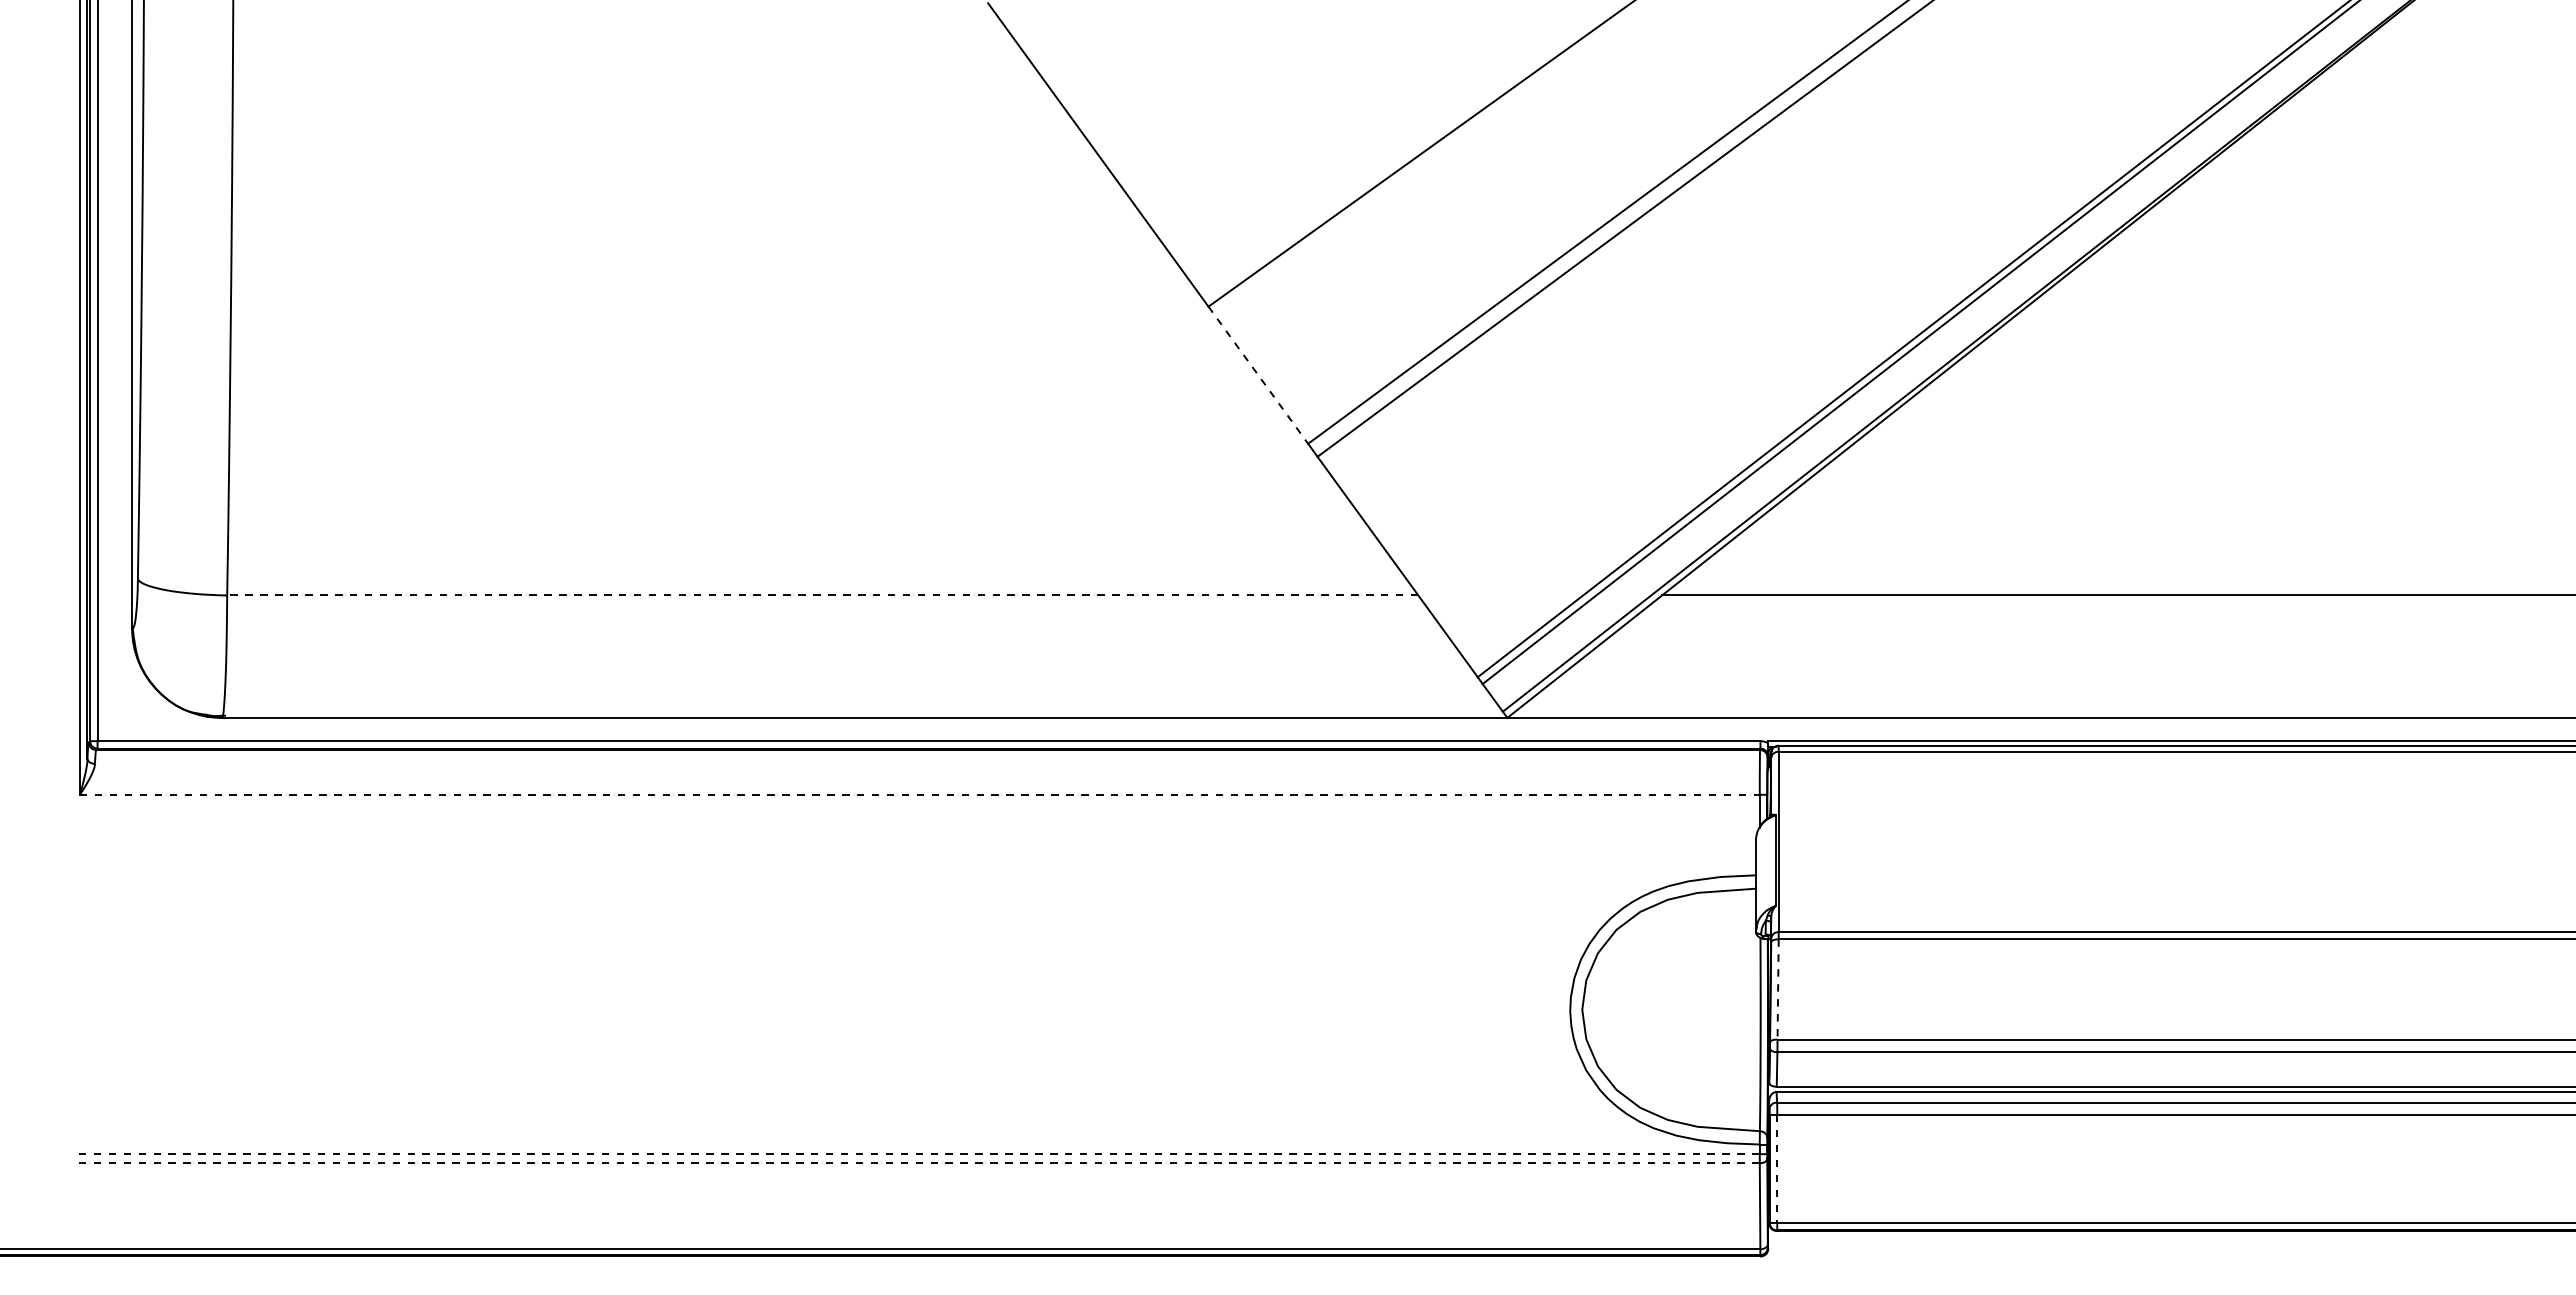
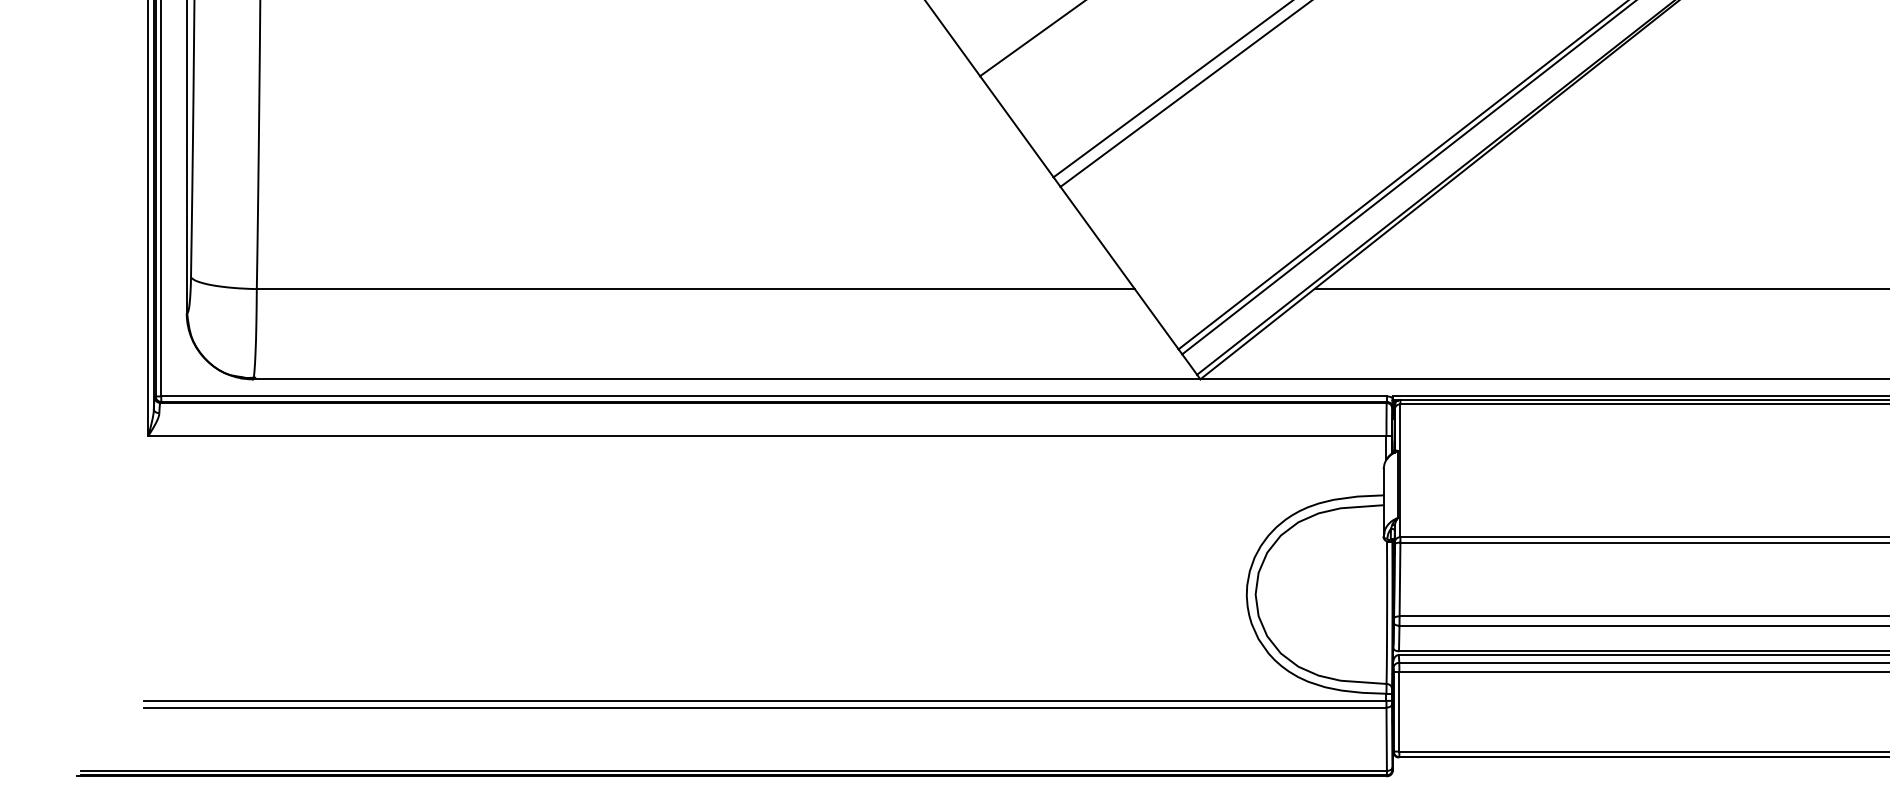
line: (1258, 375) -> (1016, 126), dashed -> solid
line: (822, 595) -> (695, 289), dashed -> solid
line: (919, 794) -> (767, 435), dashed -> solid
line: (1778, 989) -> (1400, 579), dashed -> solid
line: (917, 1154) -> (765, 701), dashed -> solid
line: (917, 1163) -> (765, 707), dashed -> solid
line: (1777, 1169) -> (1399, 712), dashed -> solid

